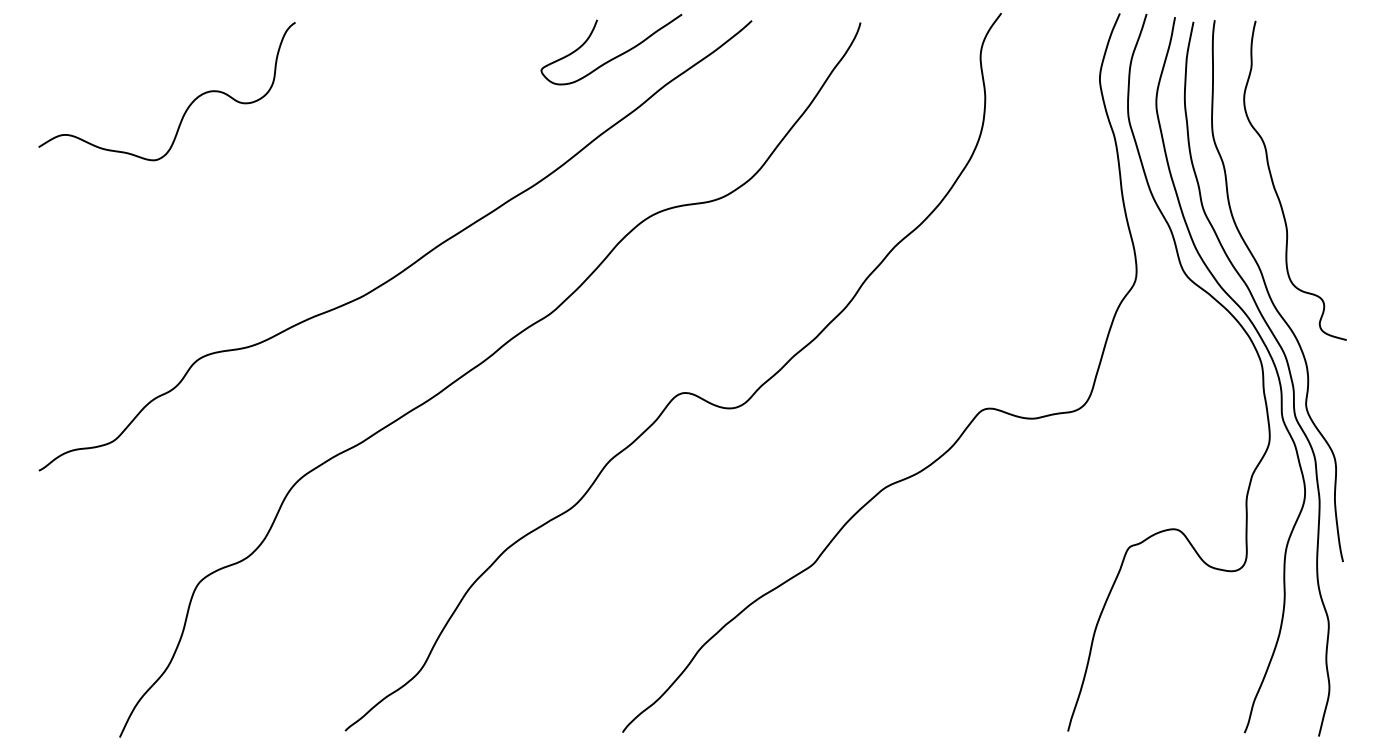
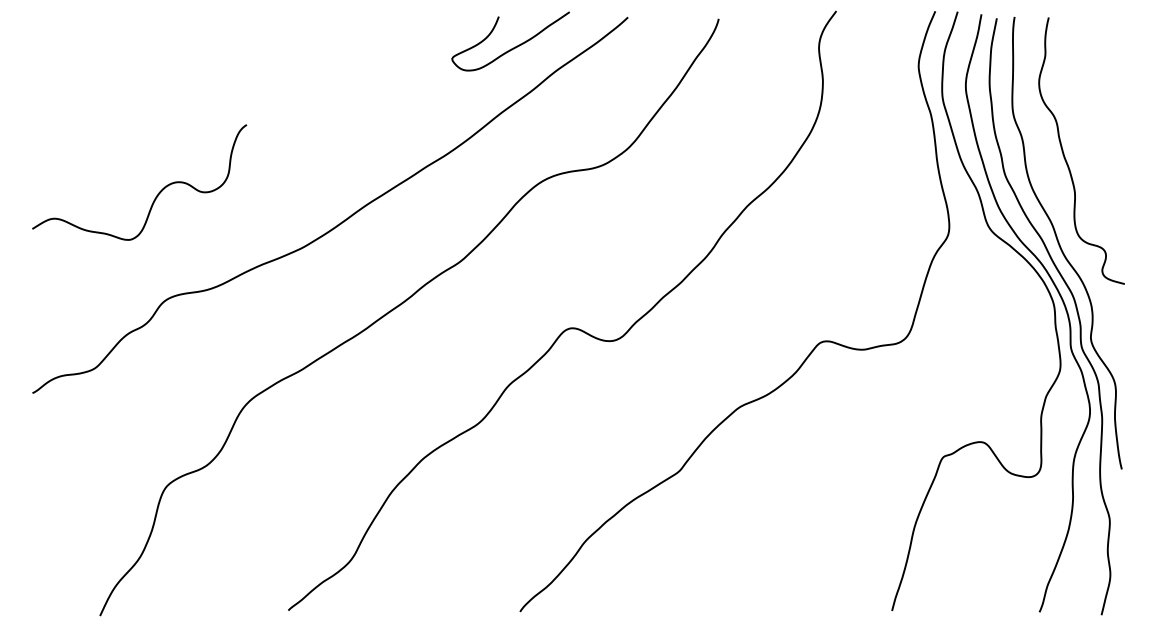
curve: (187, 107) -> (156, 195), moved

